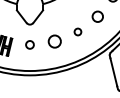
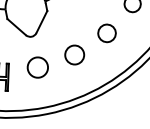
circle: (77, 31) -> (106, 32), size x1.67
circle: (29, 44) -> (36, 67), size x1.67

